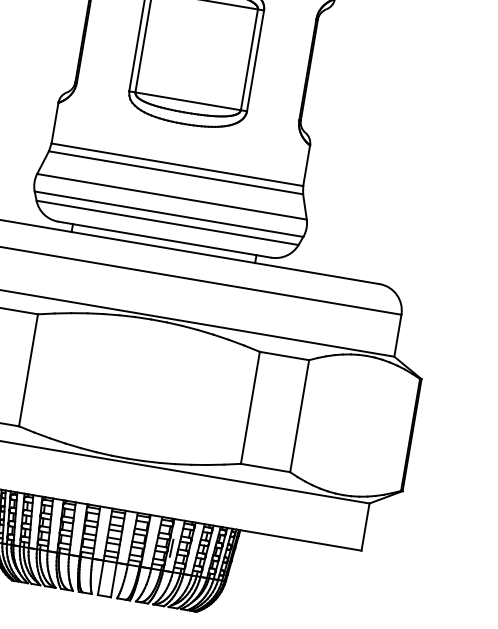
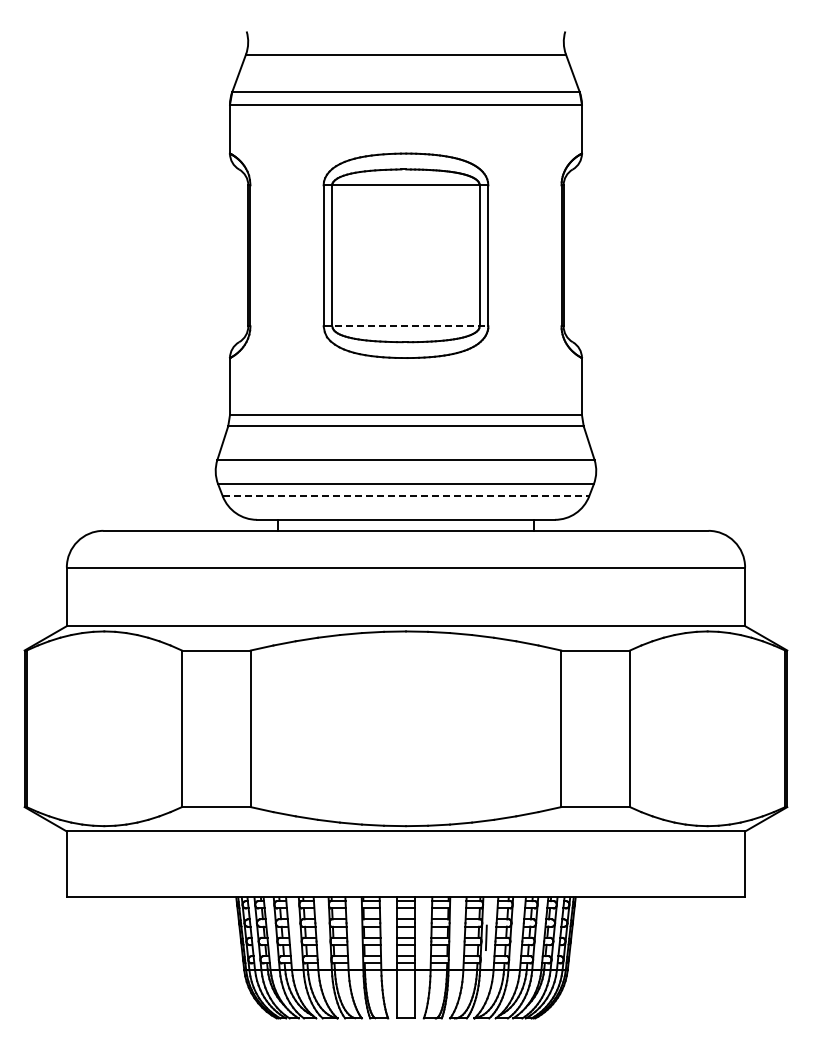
line: (188, 101) -> (406, 326), solid -> dashed
line: (167, 223) -> (406, 496), solid -> dashed

